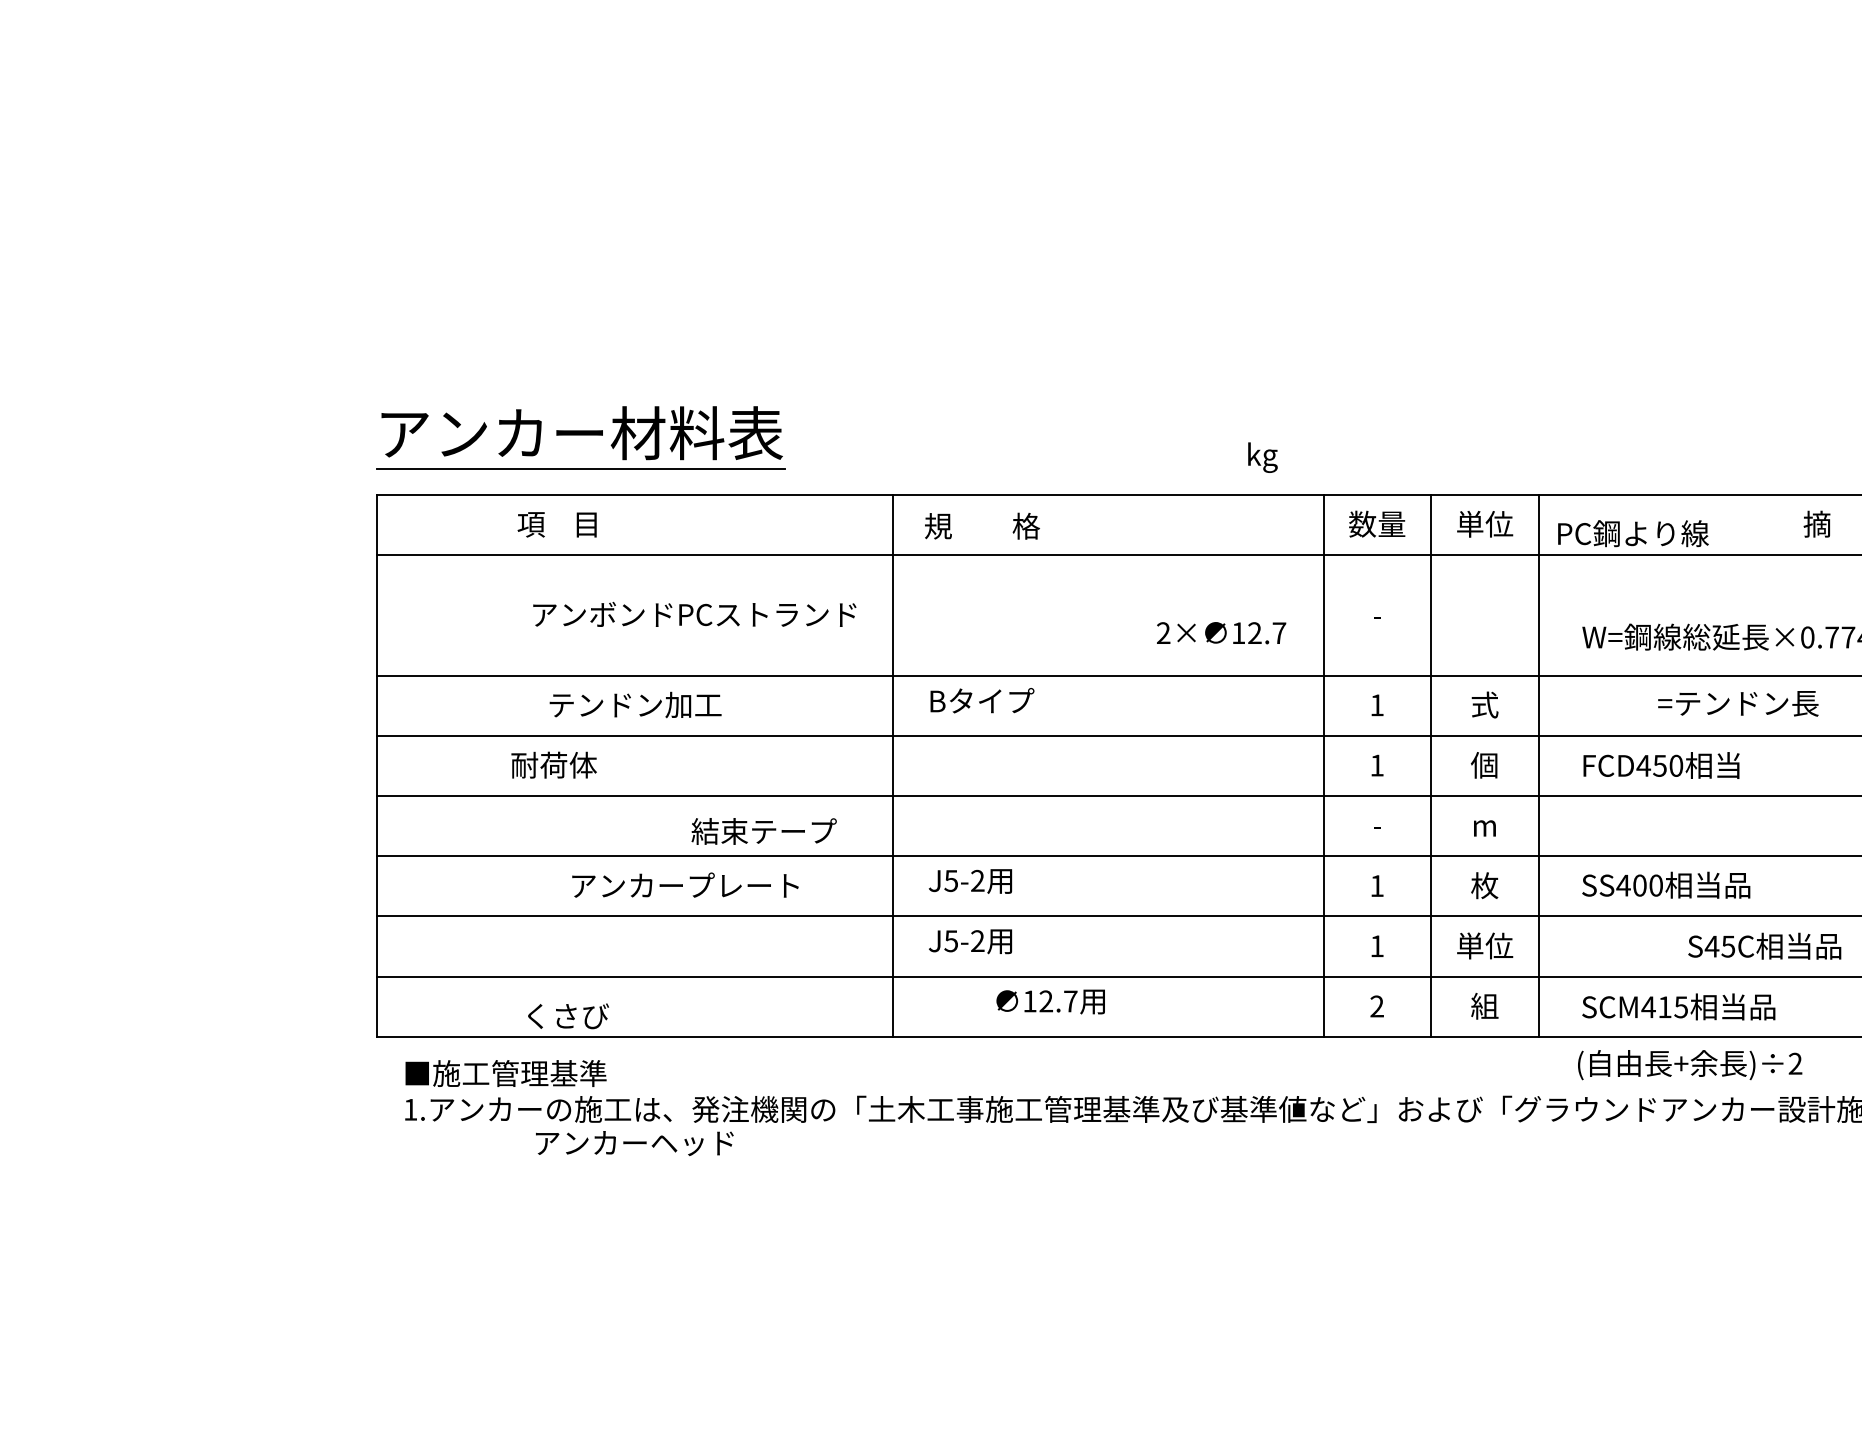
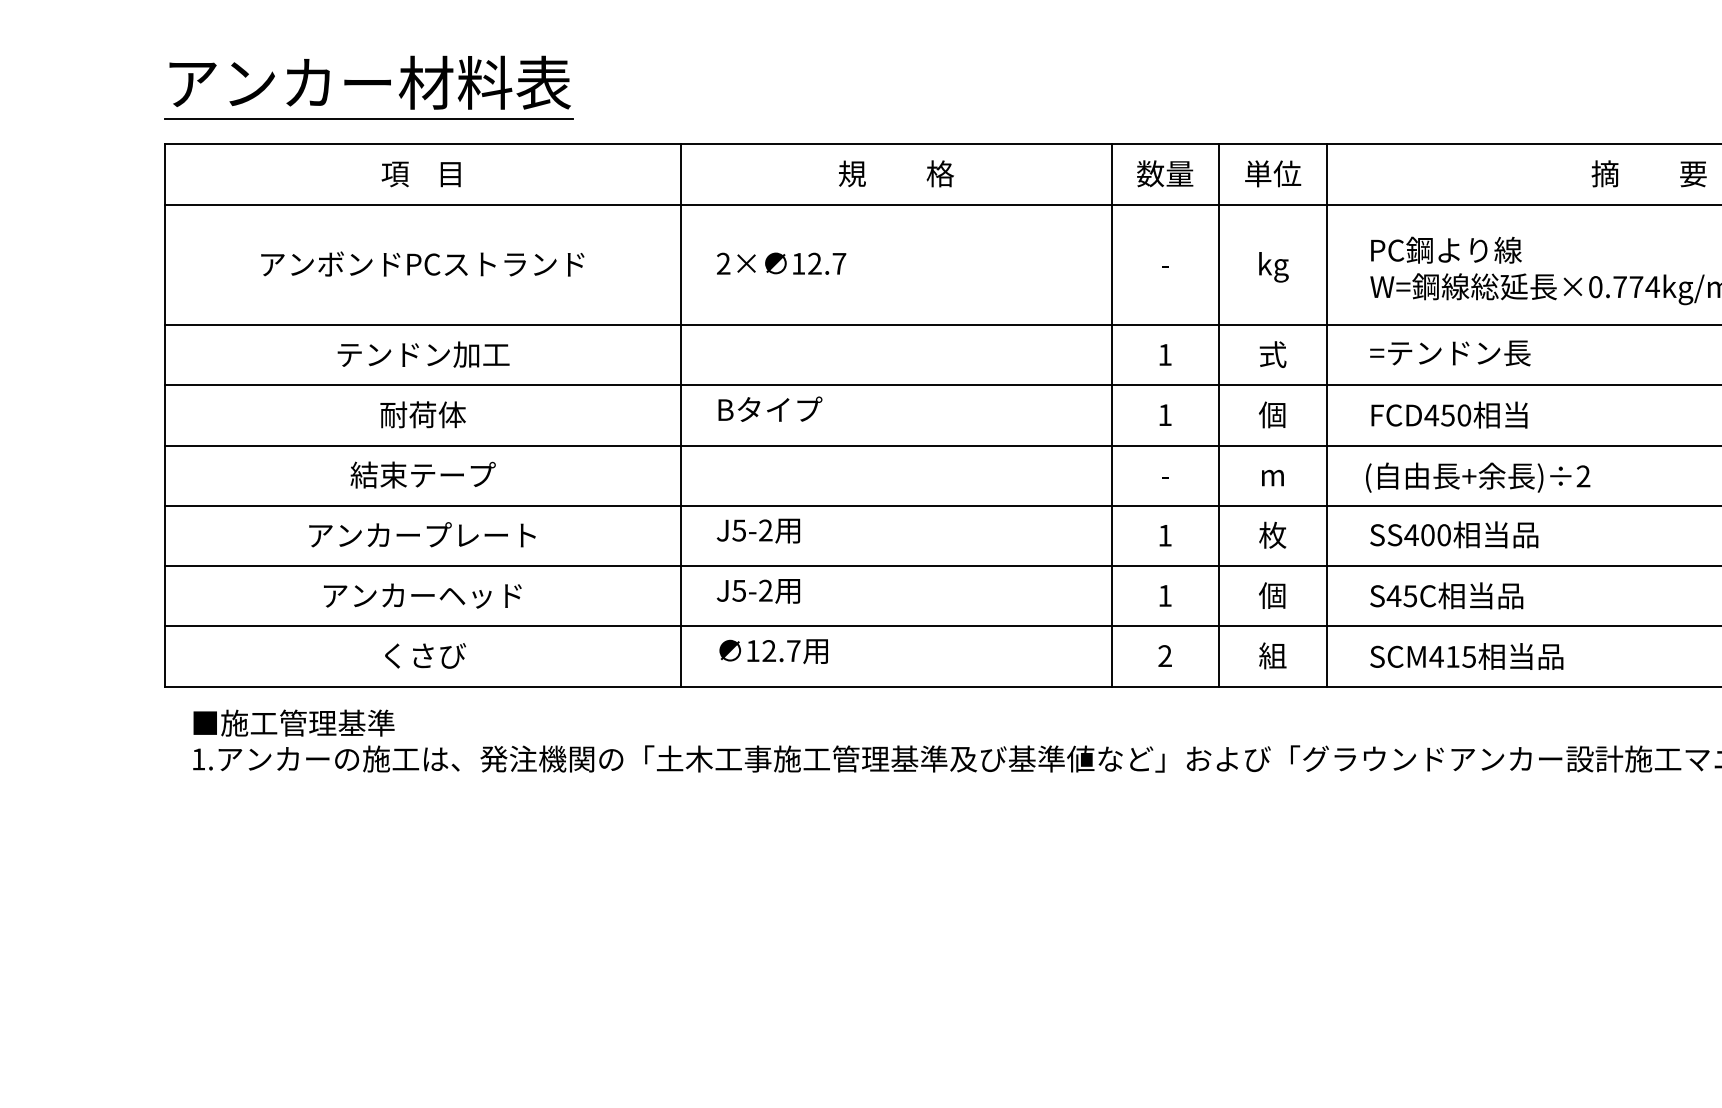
text: (1262, 457) -> (1273, 267), moved
text: (556, 524) -> (420, 174), moved
text: (982, 525) -> (896, 173), moved
text: (1633, 533) -> (1446, 250), moved
text: (694, 614) -> (422, 264), moved
text: (1221, 633) -> (781, 264), moved
text: (982, 700) -> (770, 409), moved
text: (1738, 703) -> (1450, 353), moved
text: (553, 764) -> (422, 414), moved
text: (763, 831) -> (422, 475), moved
text: (685, 884) -> (422, 534), moved
text: (1485, 945) -> (1273, 595), 単位 -> 個
text: (1764, 945) -> (1446, 595), moved
text: (1050, 1001) -> (773, 651), moved
text: (568, 1016) -> (425, 656), moved
text: (1690, 1065) -> (1478, 478), moved
text: (634, 1143) -> (422, 596), moved

